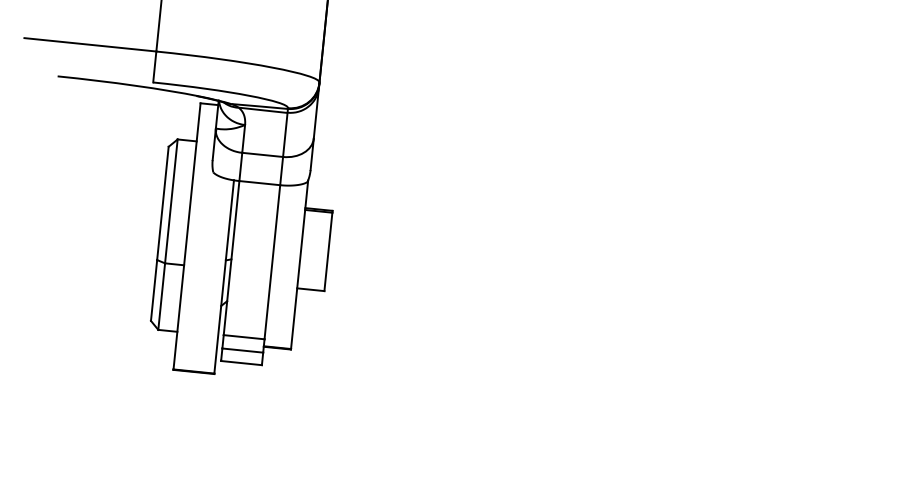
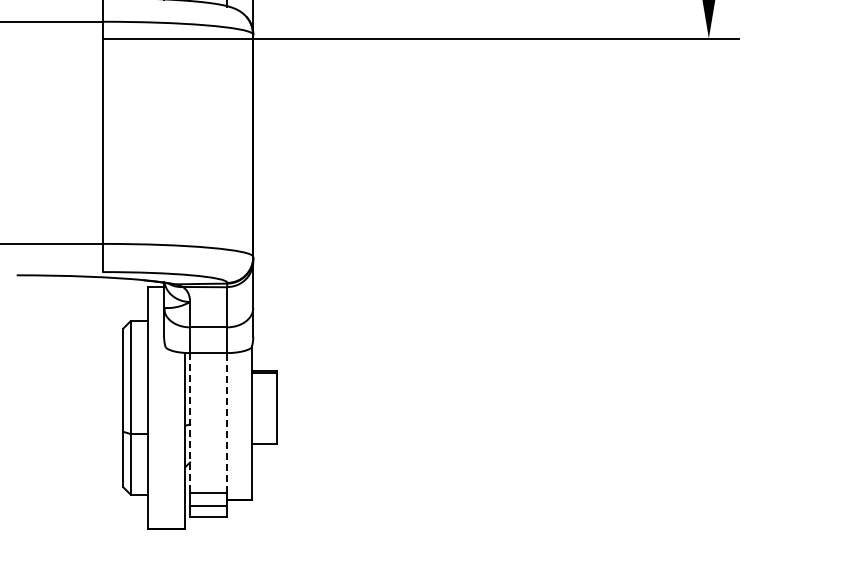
line: (231, 258) -> (190, 423), solid -> dashed
line: (272, 262) -> (227, 423), solid -> dashed

